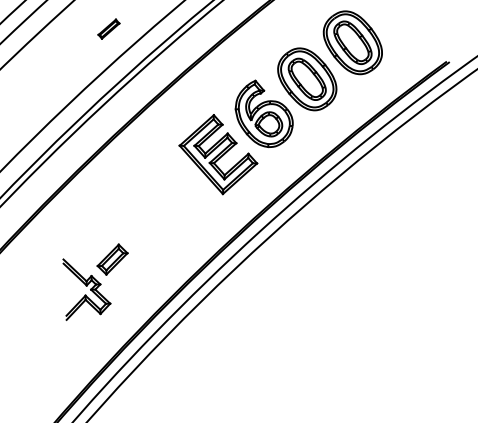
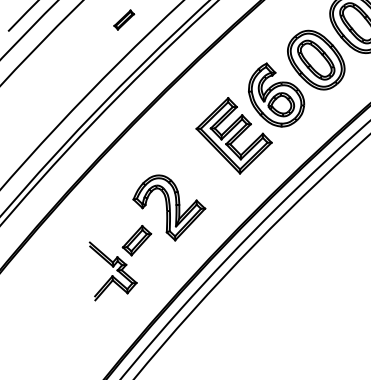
part: (147, 226) -> (169, 207), added

